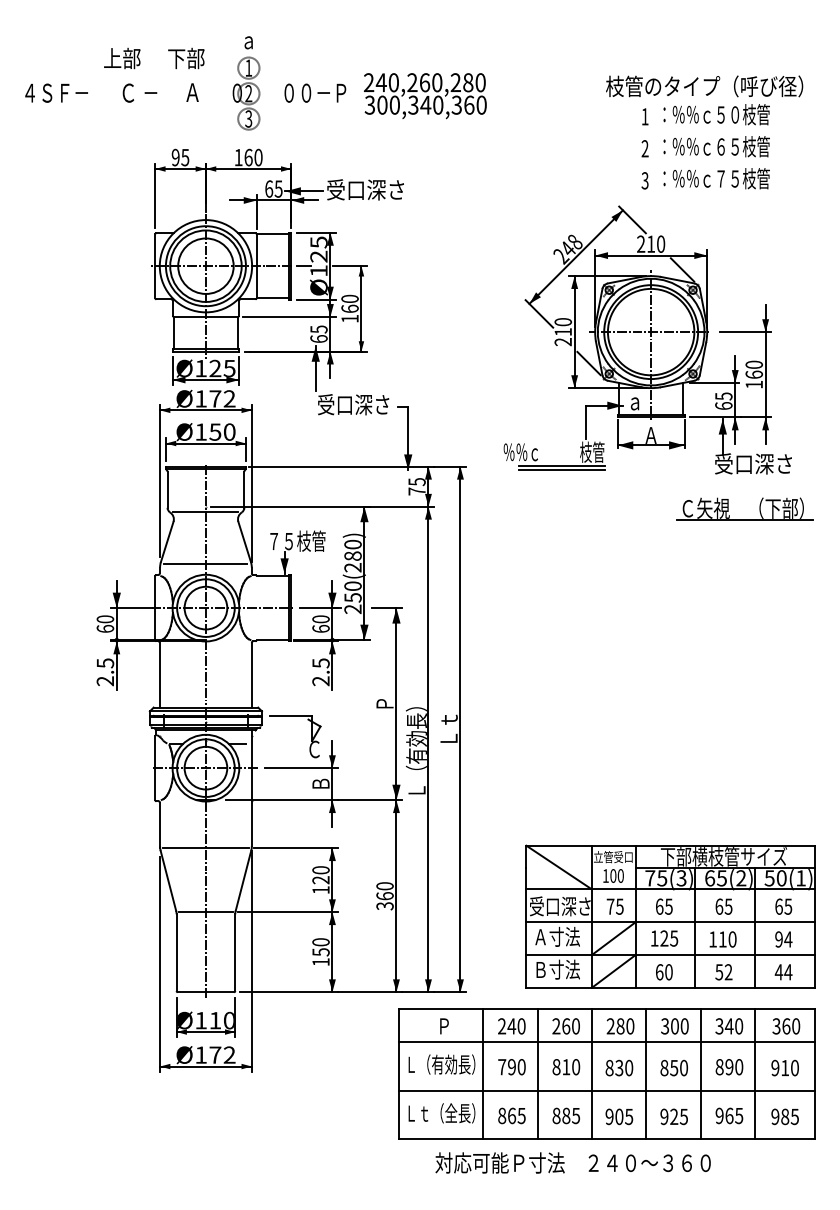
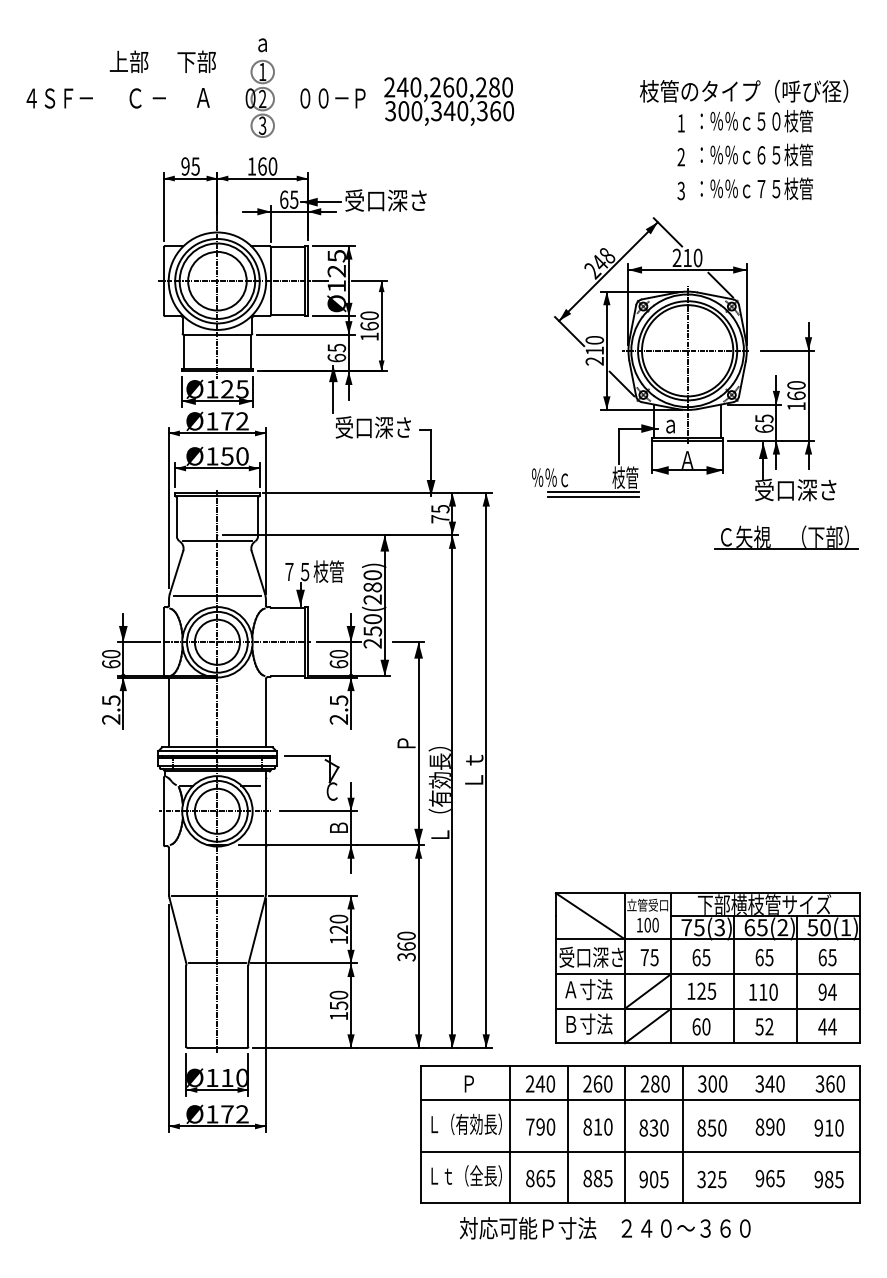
line: (700, 1074) -> (739, 1134), removed
line: (755, 1074) -> (797, 1134), removed
text: (664, 1116) -> (701, 1179), 925 -> 325

